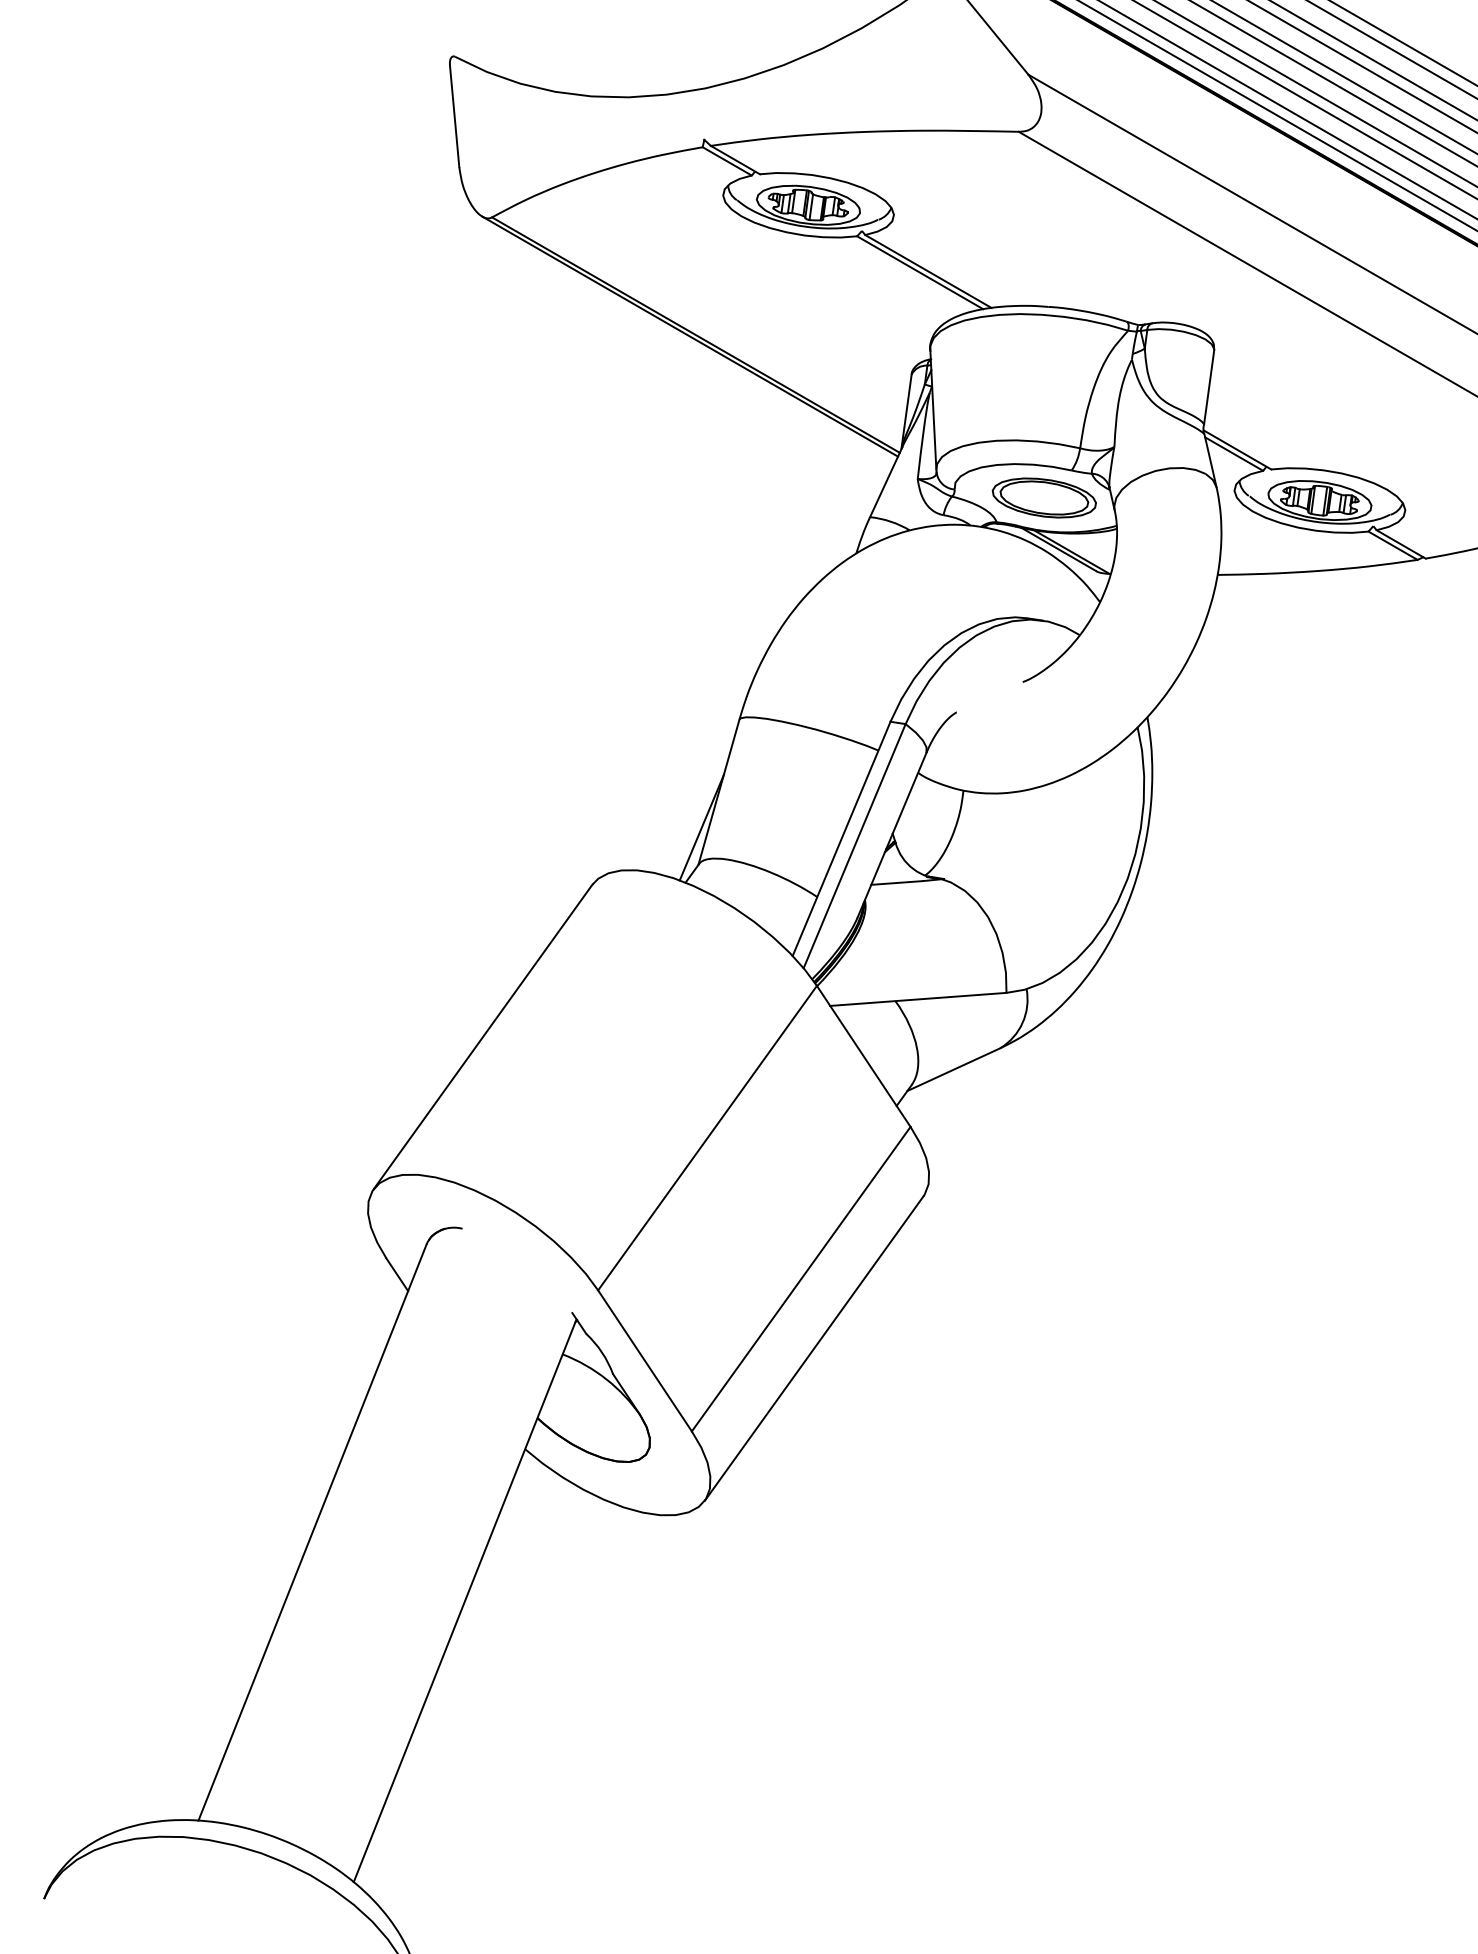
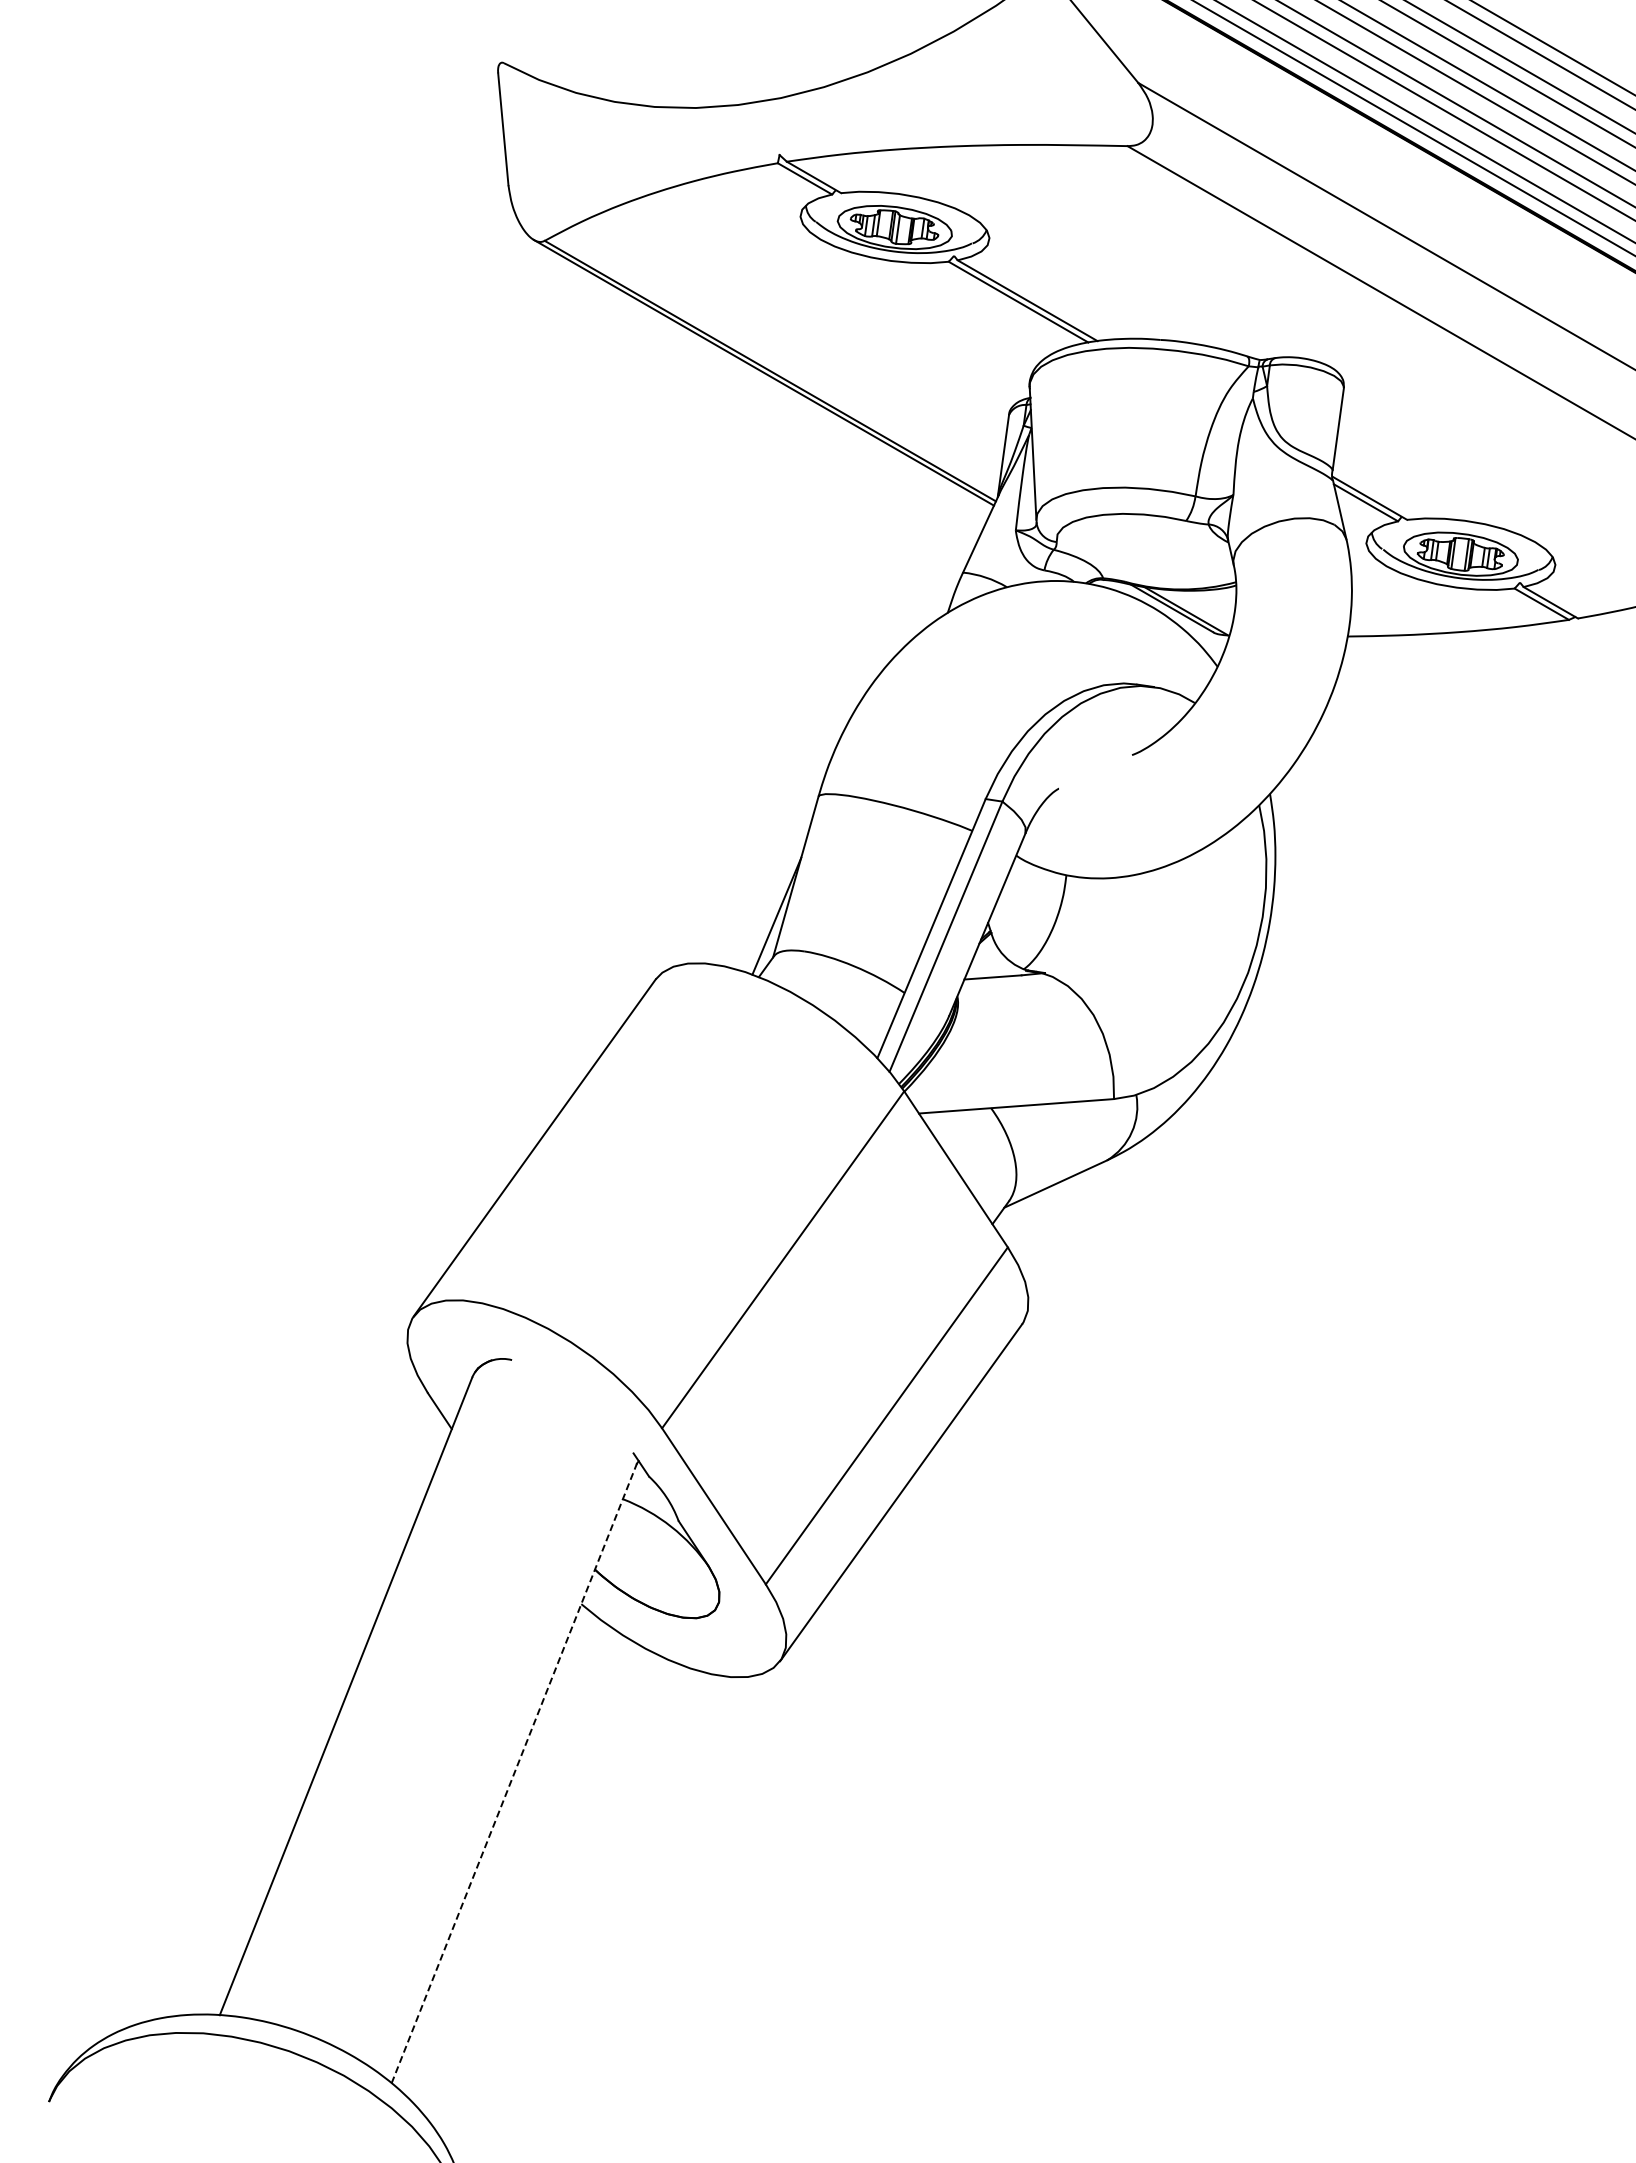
part: (1043, 497) -> (1155, 550), removed
line: (464, 1601) -> (514, 1772), solid -> dashed

